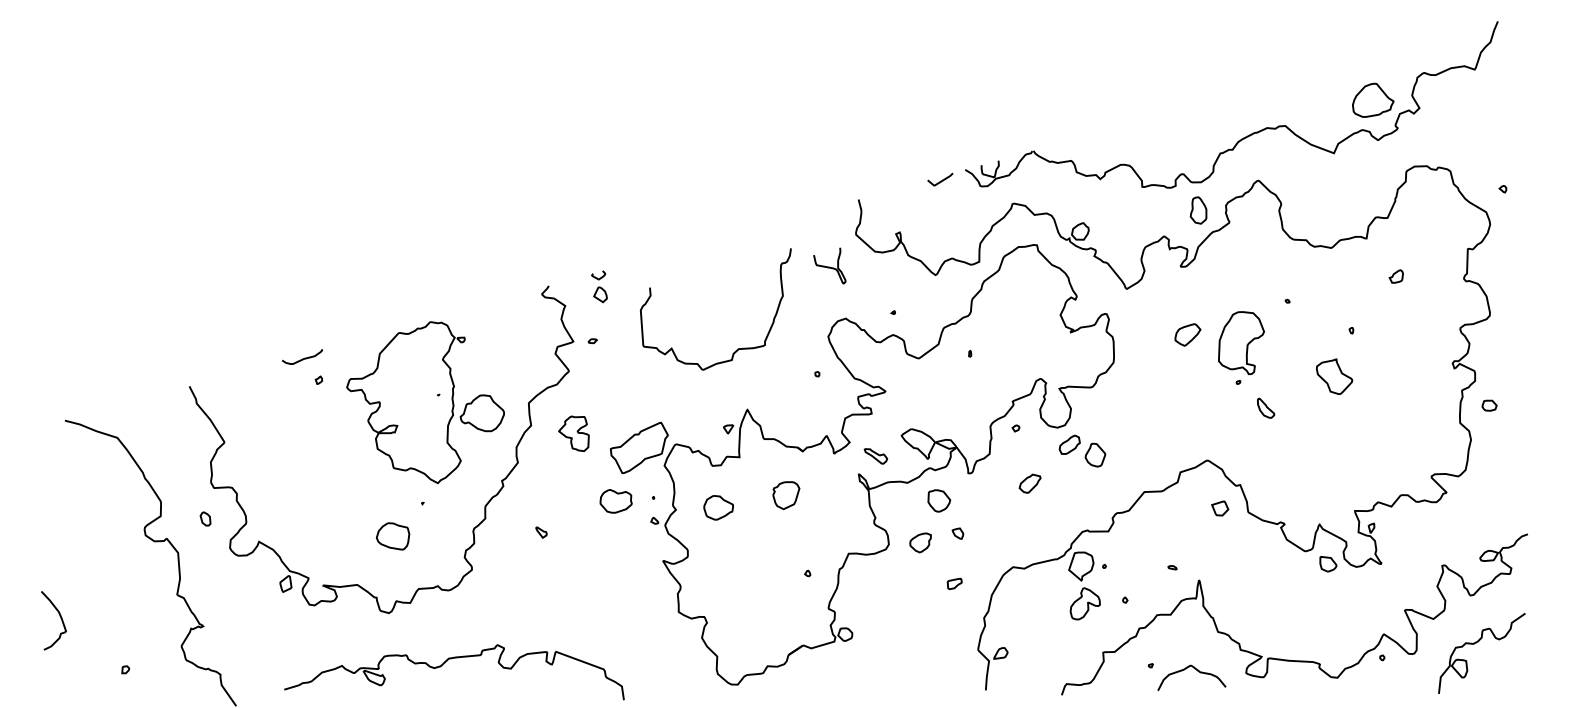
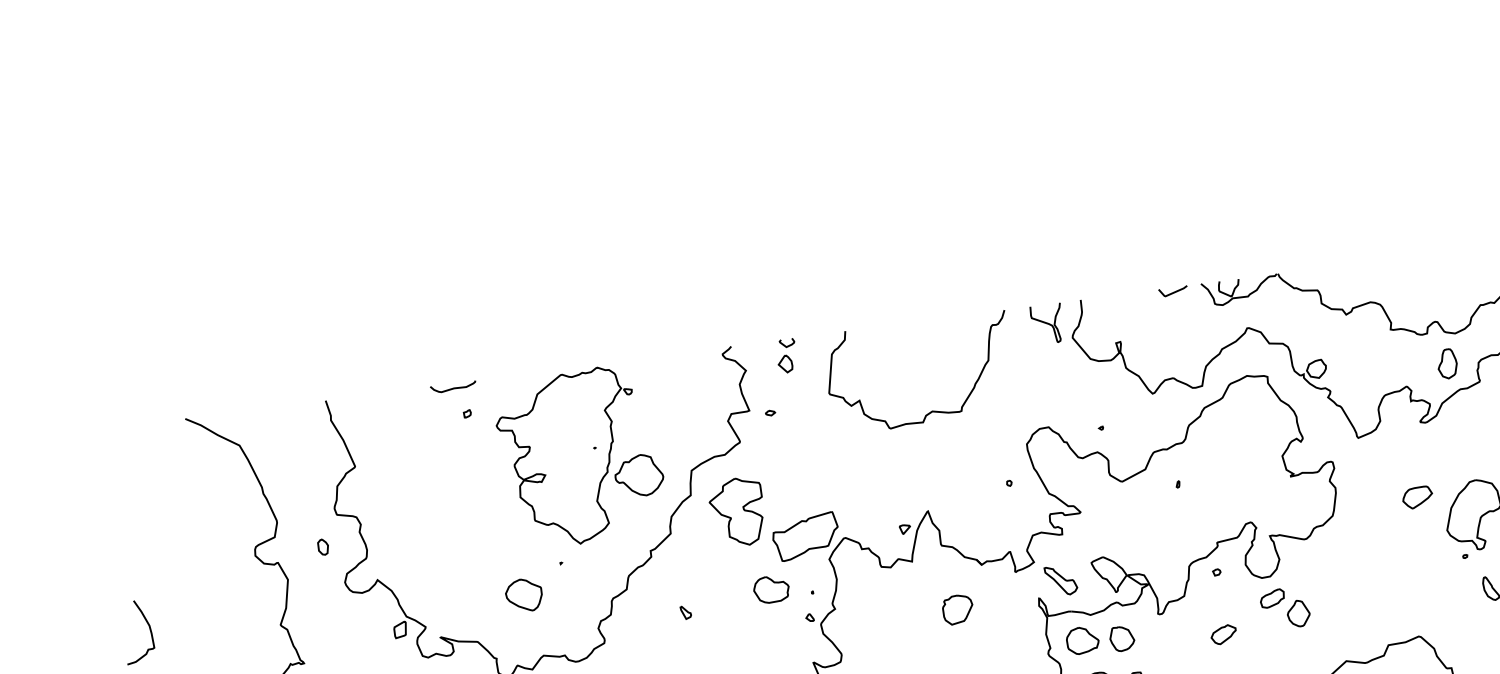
curve: (829, 266) -> (1045, 321), moved
curve: (736, 349) -> (929, 411), moved
part: (573, 433) -> (735, 510), size x1.67
part: (875, 456) -> (1059, 581), size x1.43
part: (718, 507) -> (1082, 641), moved

